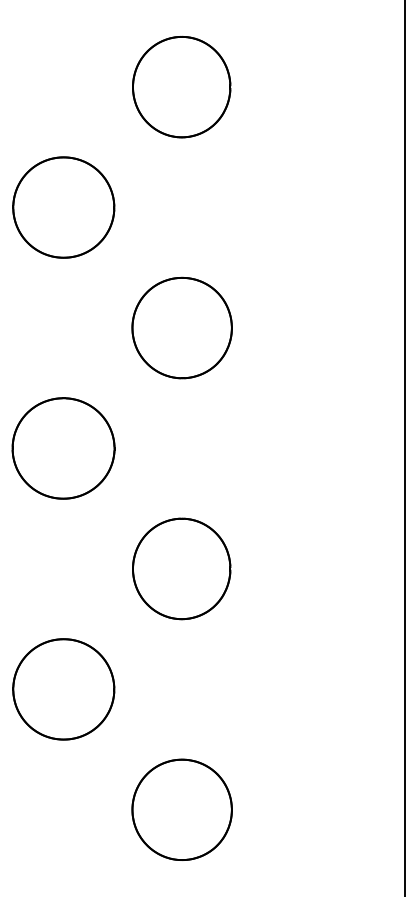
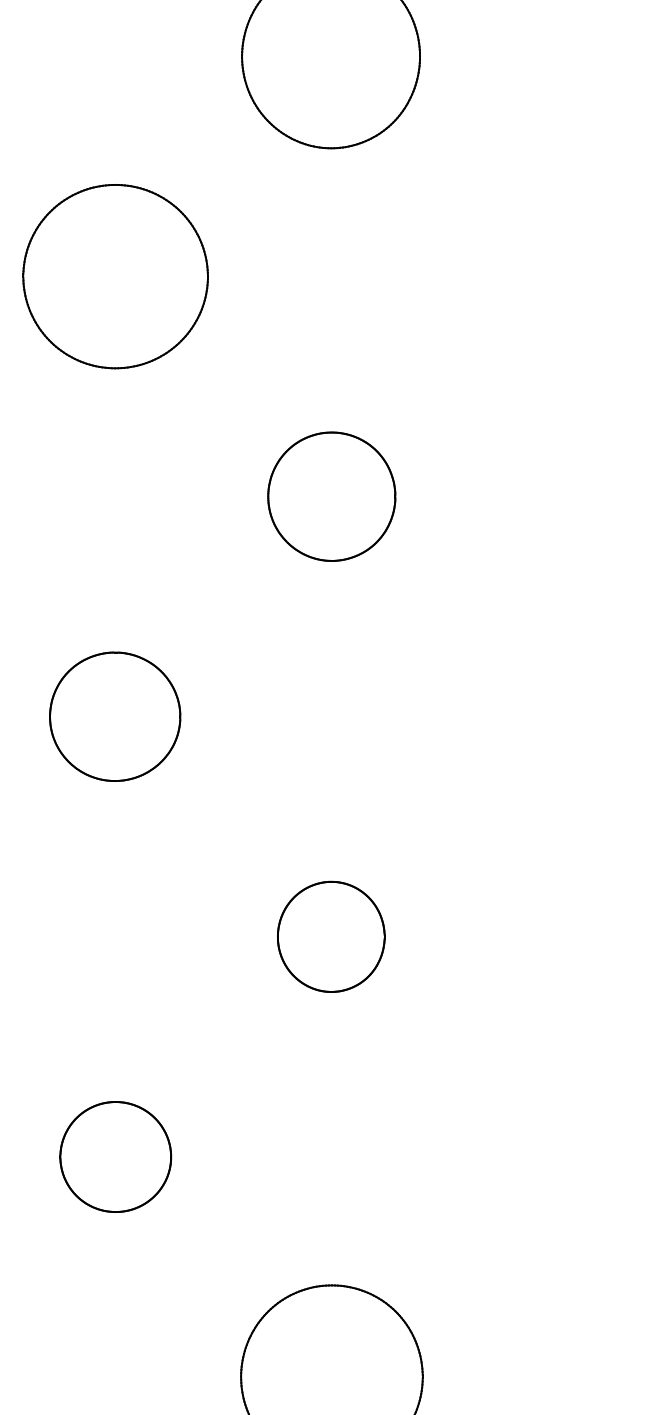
part: (181, 327) -> (330, 495), size x0.7
part: (63, 448) -> (115, 716), size x0.7
part: (181, 568) -> (330, 936), size x0.6
part: (63, 689) -> (115, 1157), size x0.6

